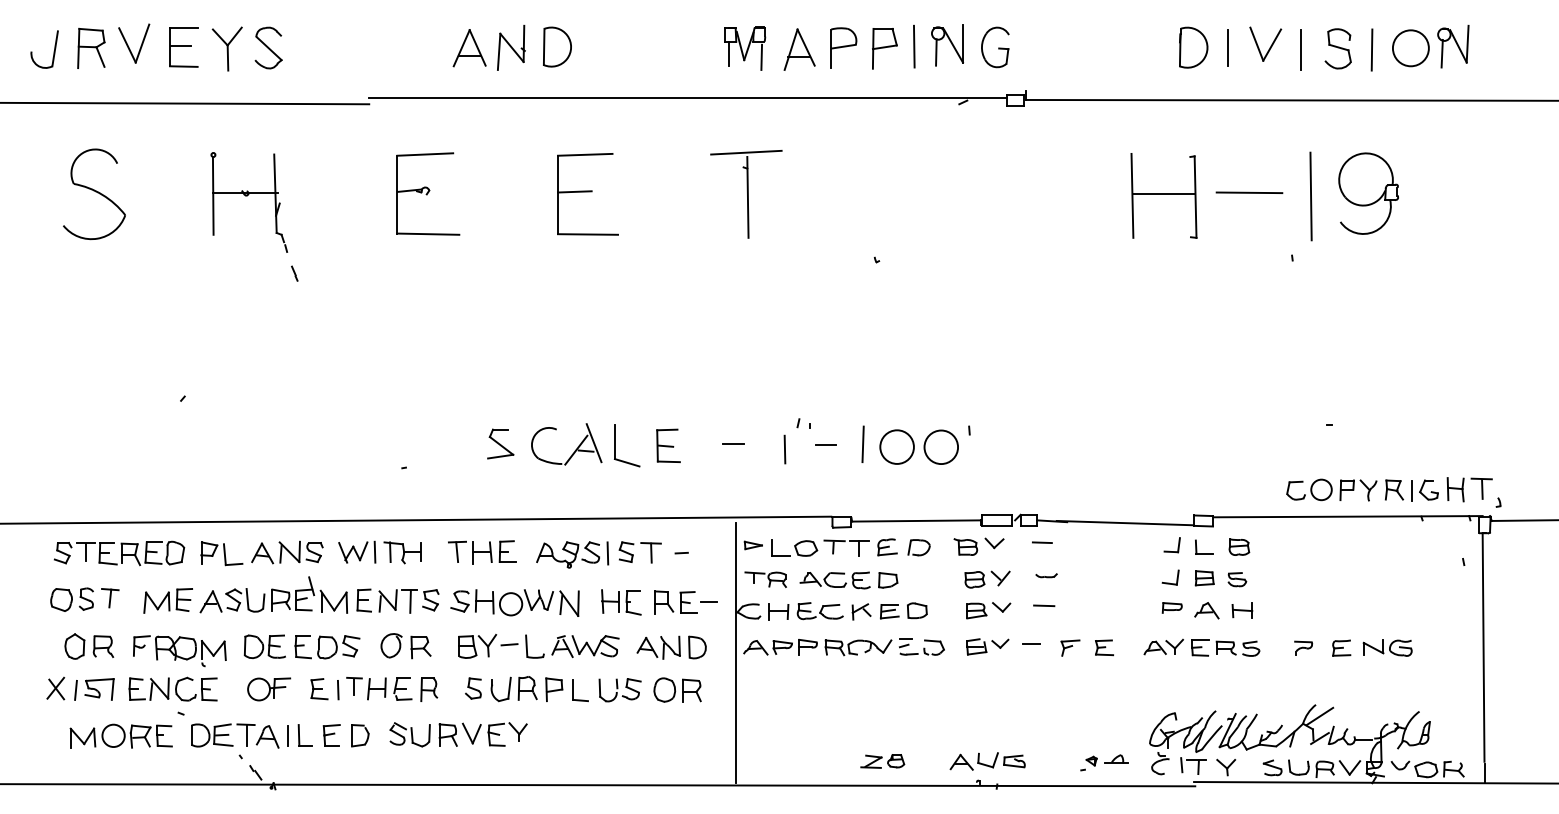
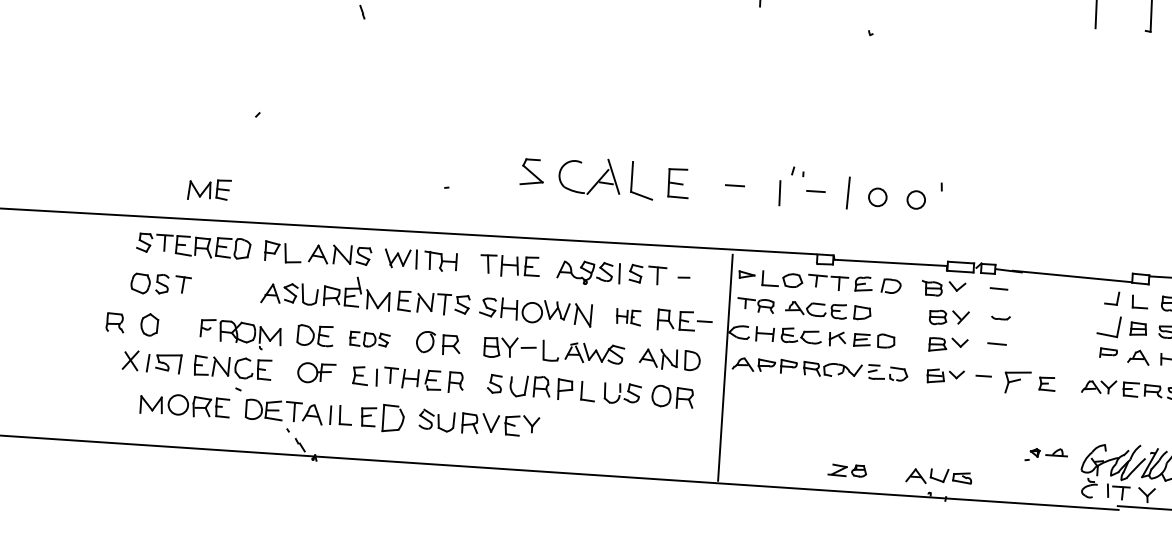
circle: (896, 446) -> (877, 196), size x0.6
circle: (941, 447) -> (916, 200), size x0.6
part: (1170, 577) -> (1108, 326), size x1.6
part: (167, 600) -> (208, 189), moved
part: (621, 602) -> (628, 317), size x0.7
part: (103, 646) -> (115, 322), moved
part: (327, 647) -> (369, 339), size x0.7
part: (1070, 647) -> (1017, 381), size x1.6
part: (360, 735) -> (393, 418), size x1.4
part: (1104, 762) -> (1046, 454), moved

